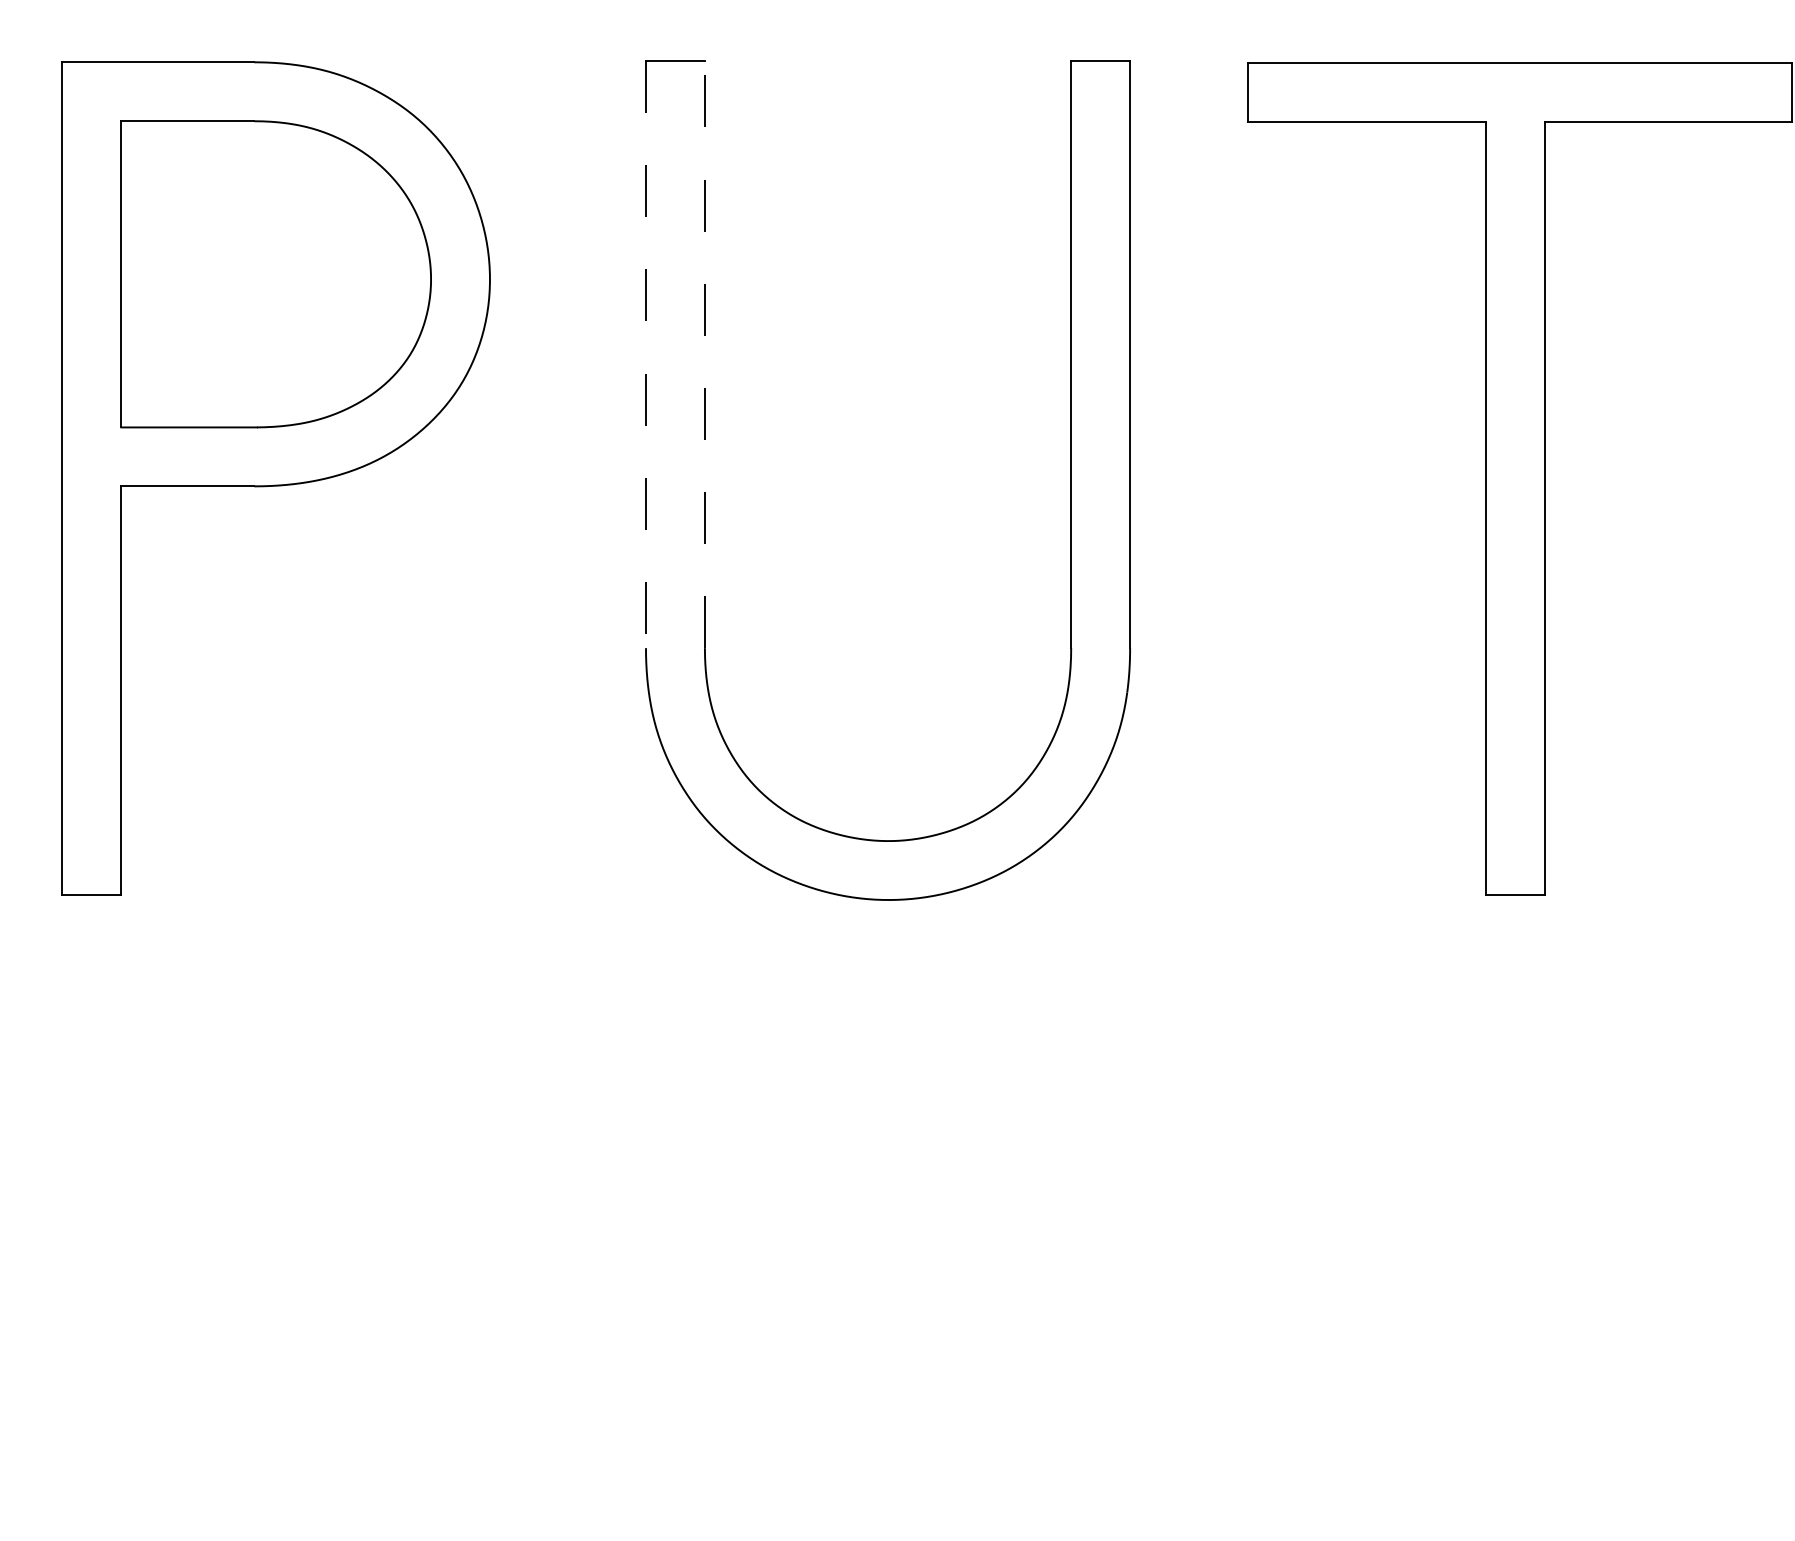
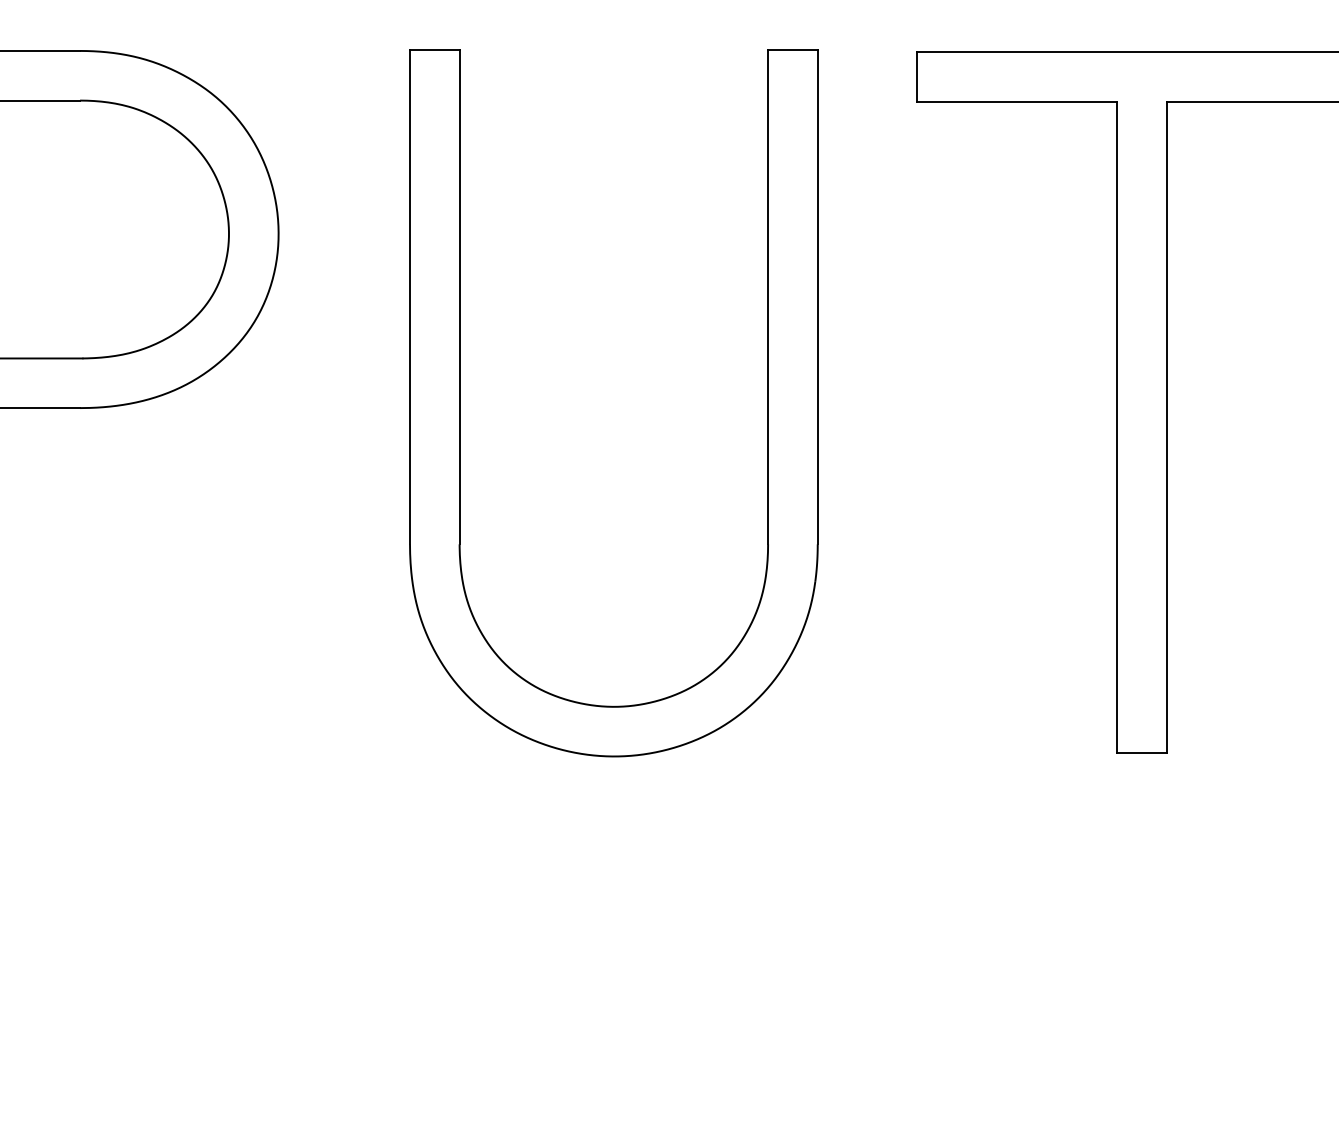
line: (704, 354) -> (459, 297), dashed -> solid
line: (645, 355) -> (409, 297), dashed -> solid

